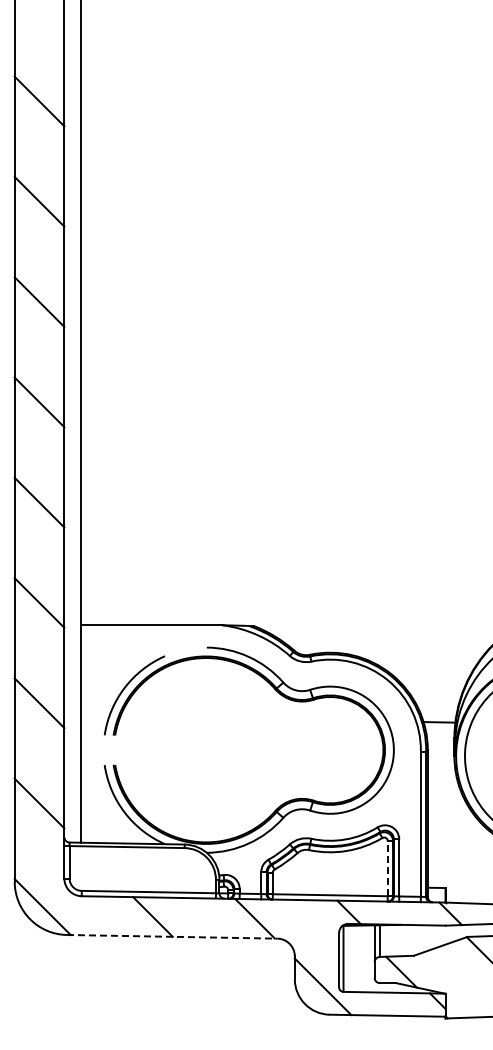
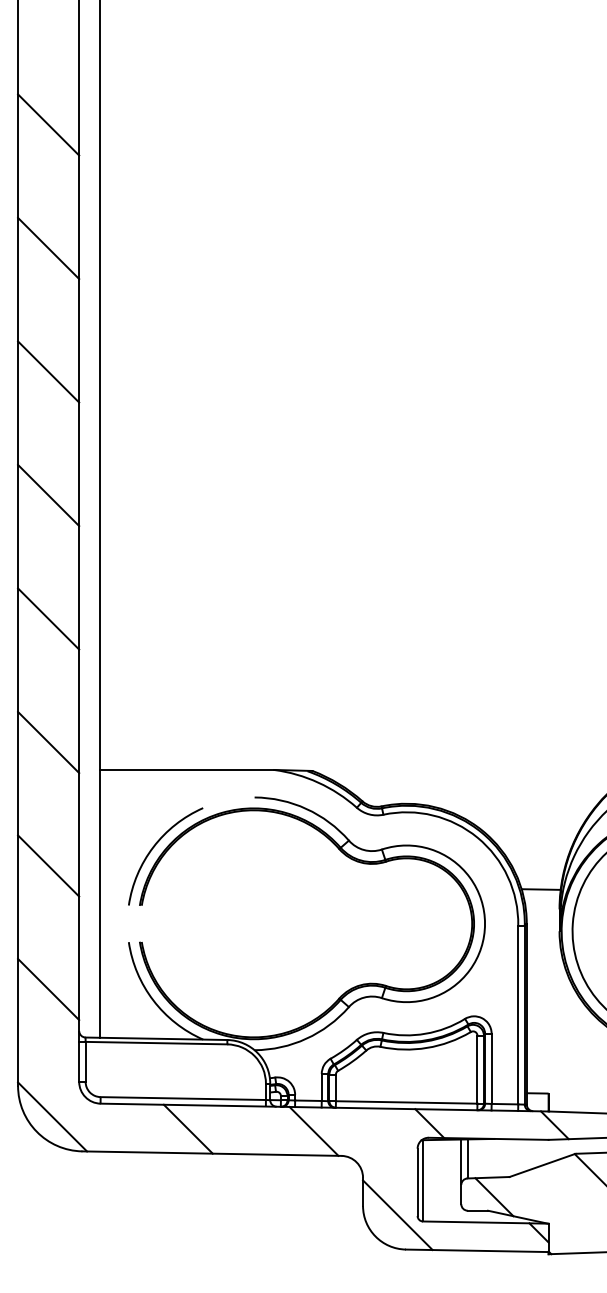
line: (387, 868) -> (477, 1069), dashed -> solid
line: (172, 936) -> (212, 1153), dashed -> solid

